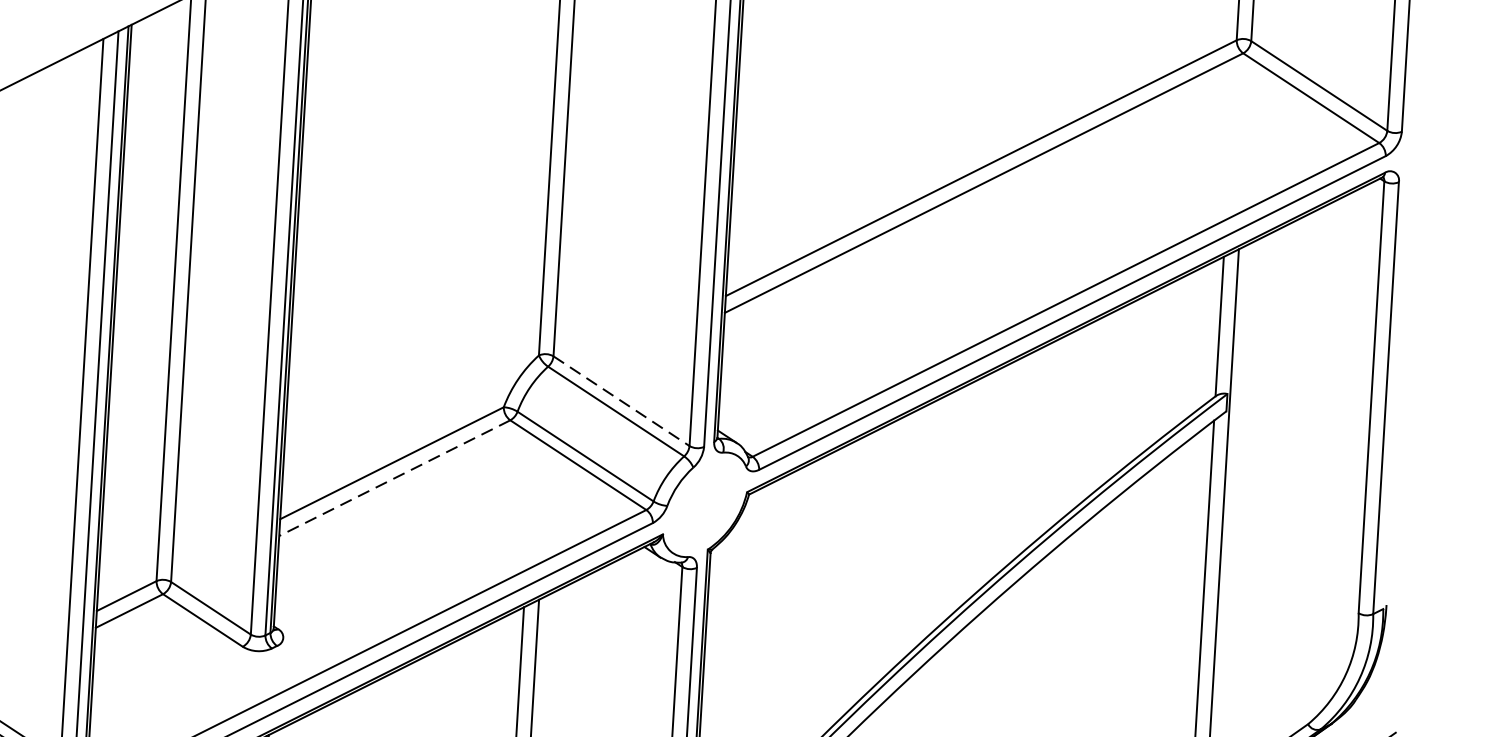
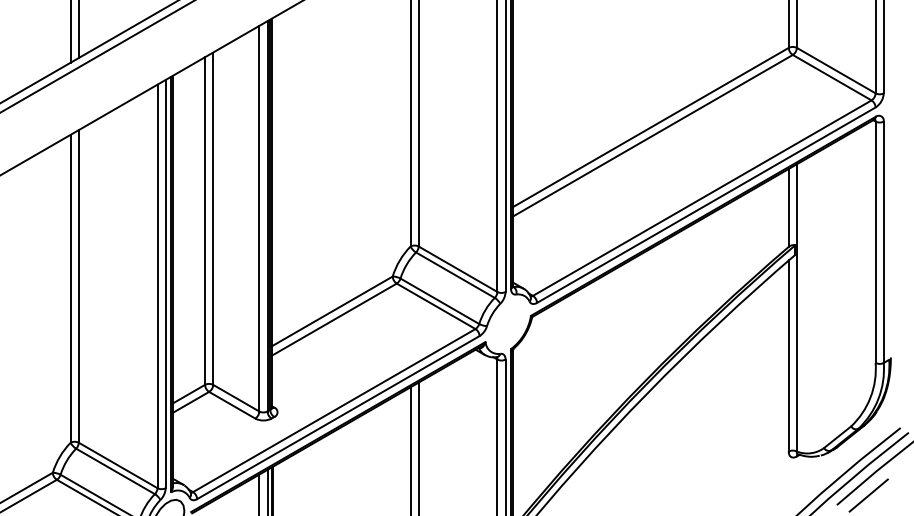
line: (622, 401) -> (458, 269), dashed -> solid
line: (393, 477) -> (333, 319), dashed -> solid

